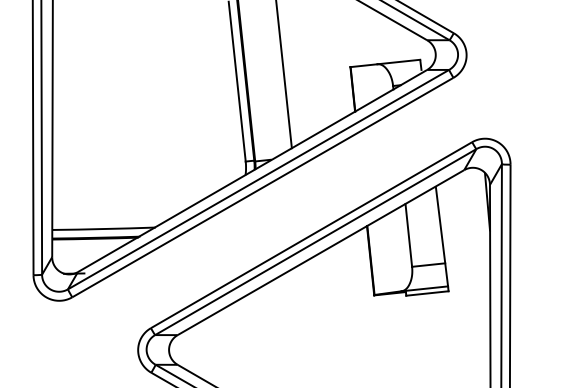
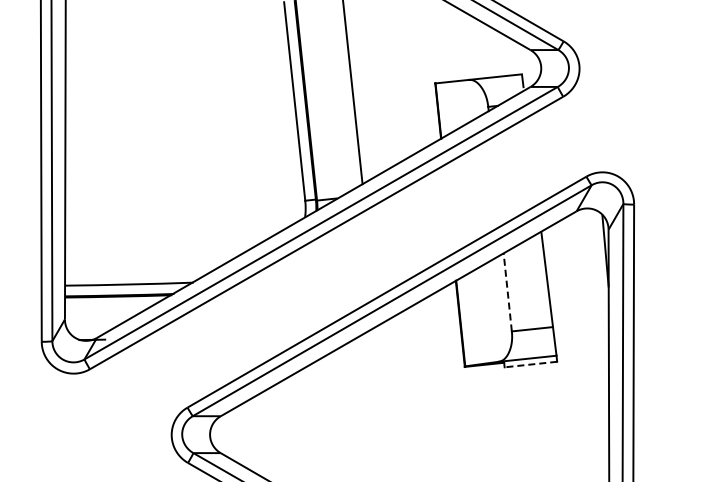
line: (408, 234) -> (507, 291), solid -> dashed
line: (427, 293) -> (530, 364), solid -> dashed

